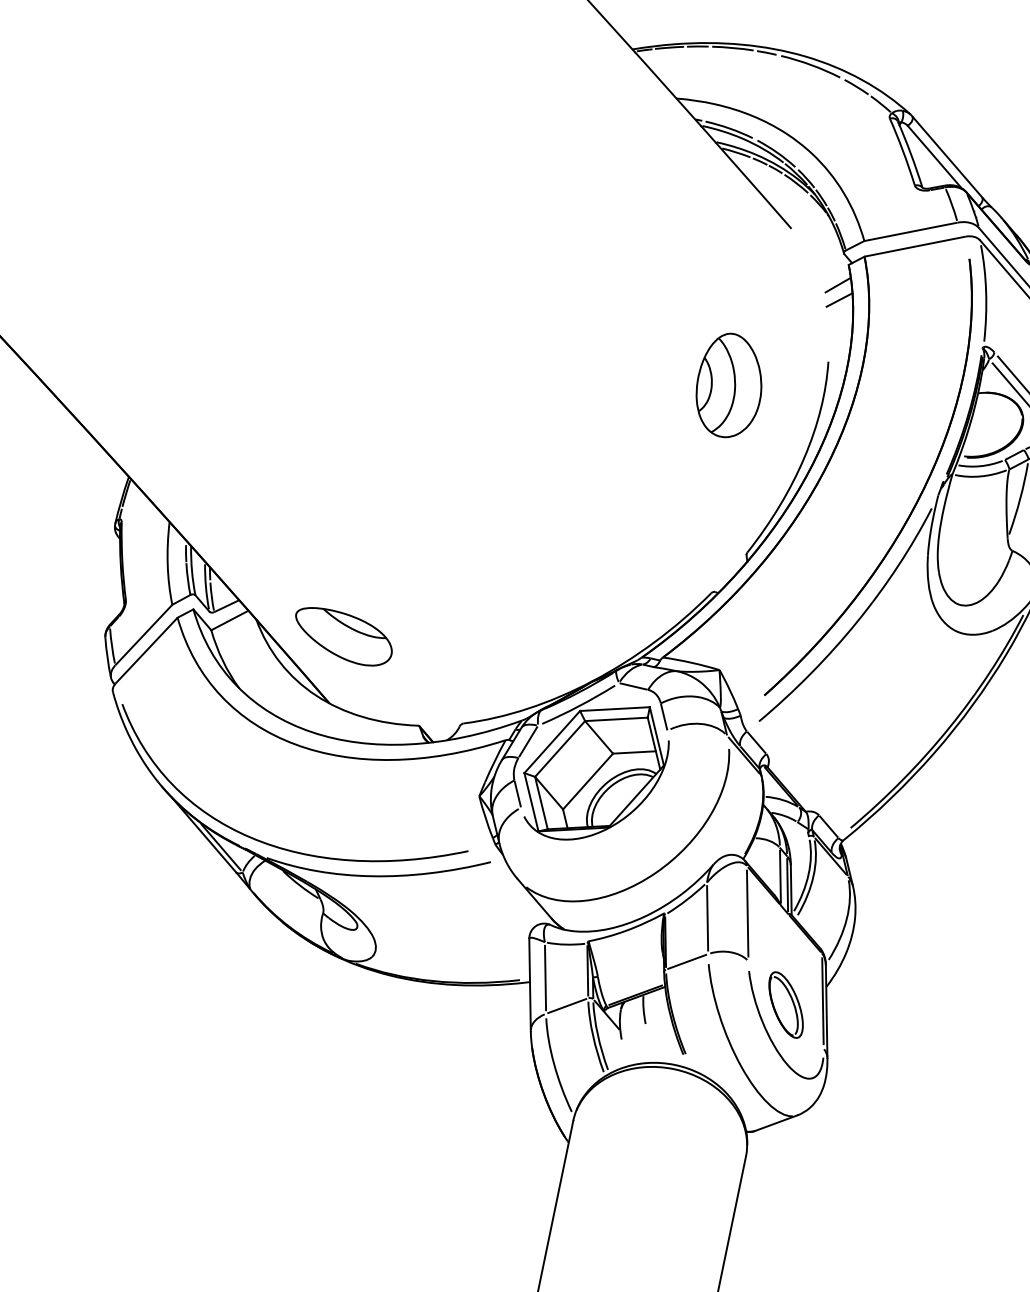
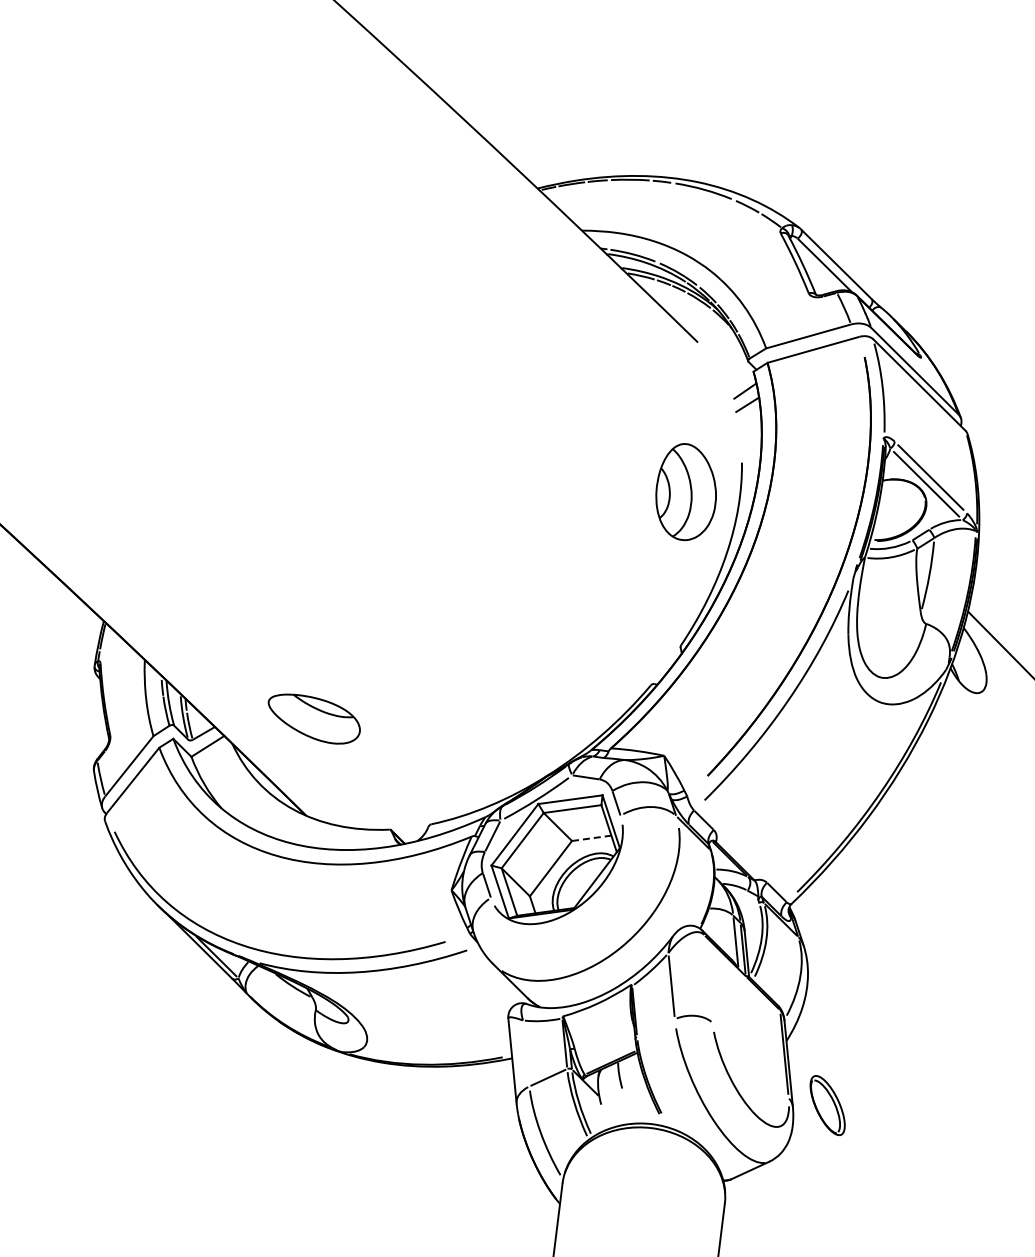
part: (728, 385) -> (685, 492), moved
part: (342, 636) -> (313, 718), moved
line: (634, 752) -> (591, 838), solid -> dashed
line: (747, 913) -> (708, 978), removed
line: (686, 961) -> (655, 1027), removed
line: (545, 978) -> (526, 1053), removed
part: (785, 1004) -> (827, 1105), moved

